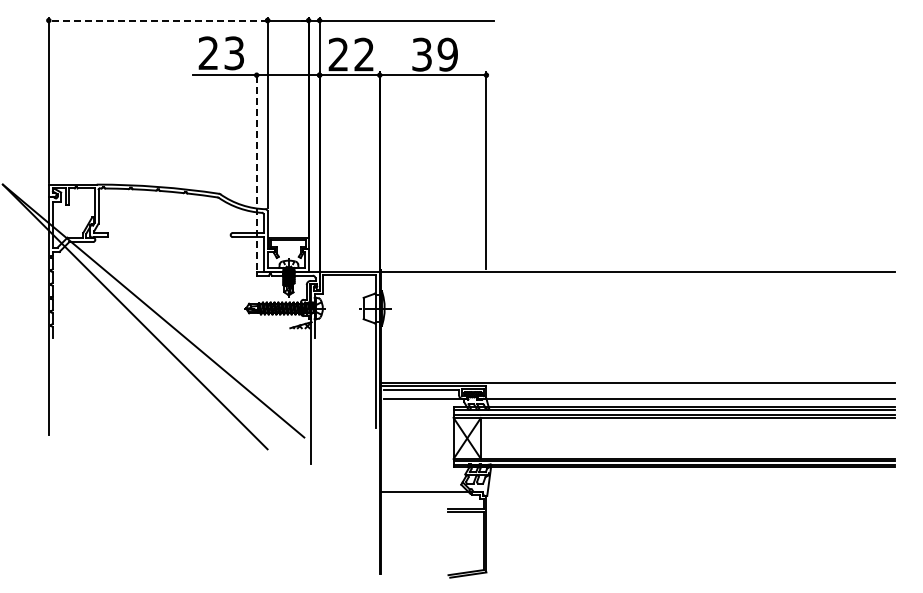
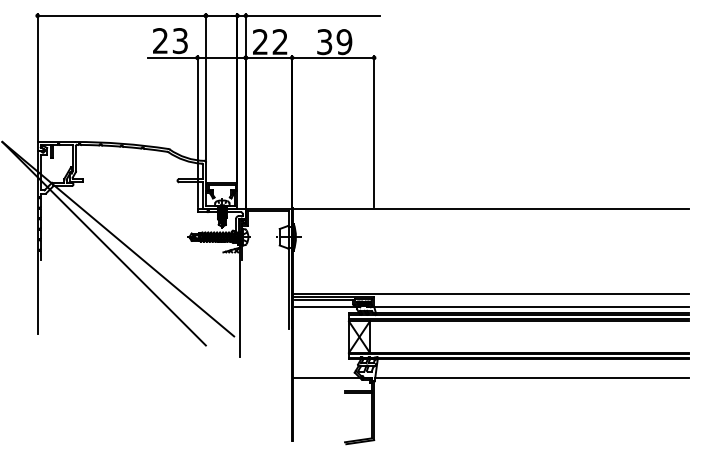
line: (157, 20) -> (121, 15), dashed -> solid
line: (256, 171) -> (197, 131), dashed -> solid
line: (691, 491) -> (531, 377), added

